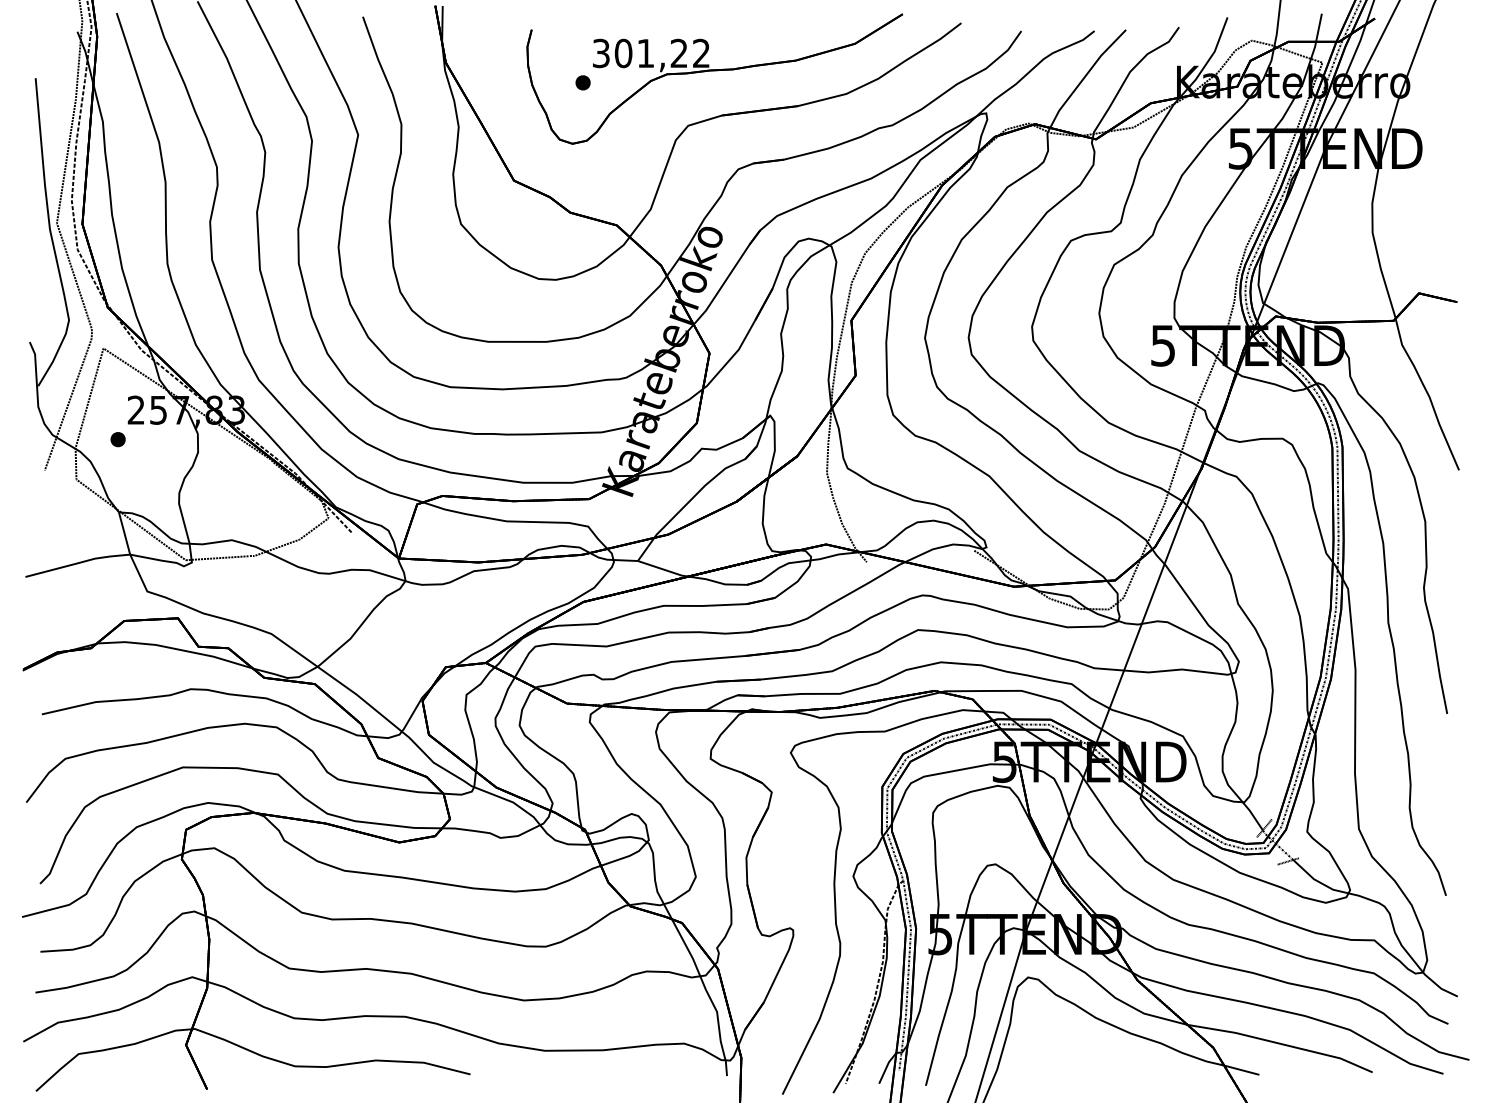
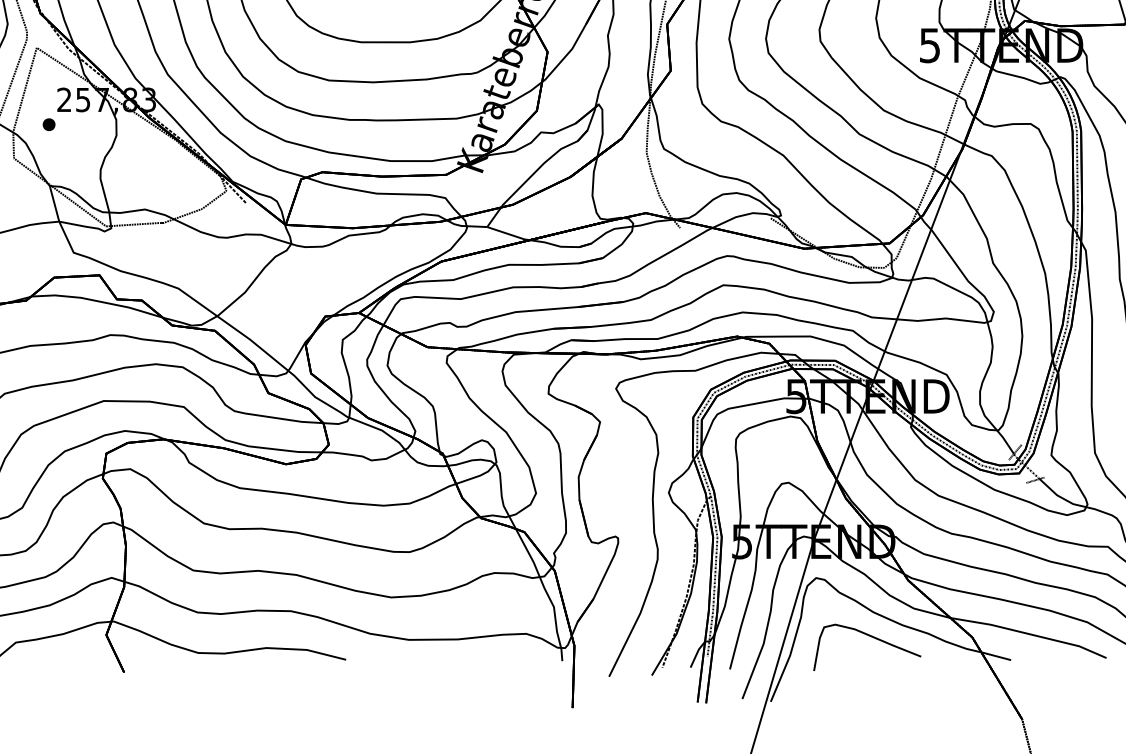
part: (1092, 1047) -> (870, 637), added

